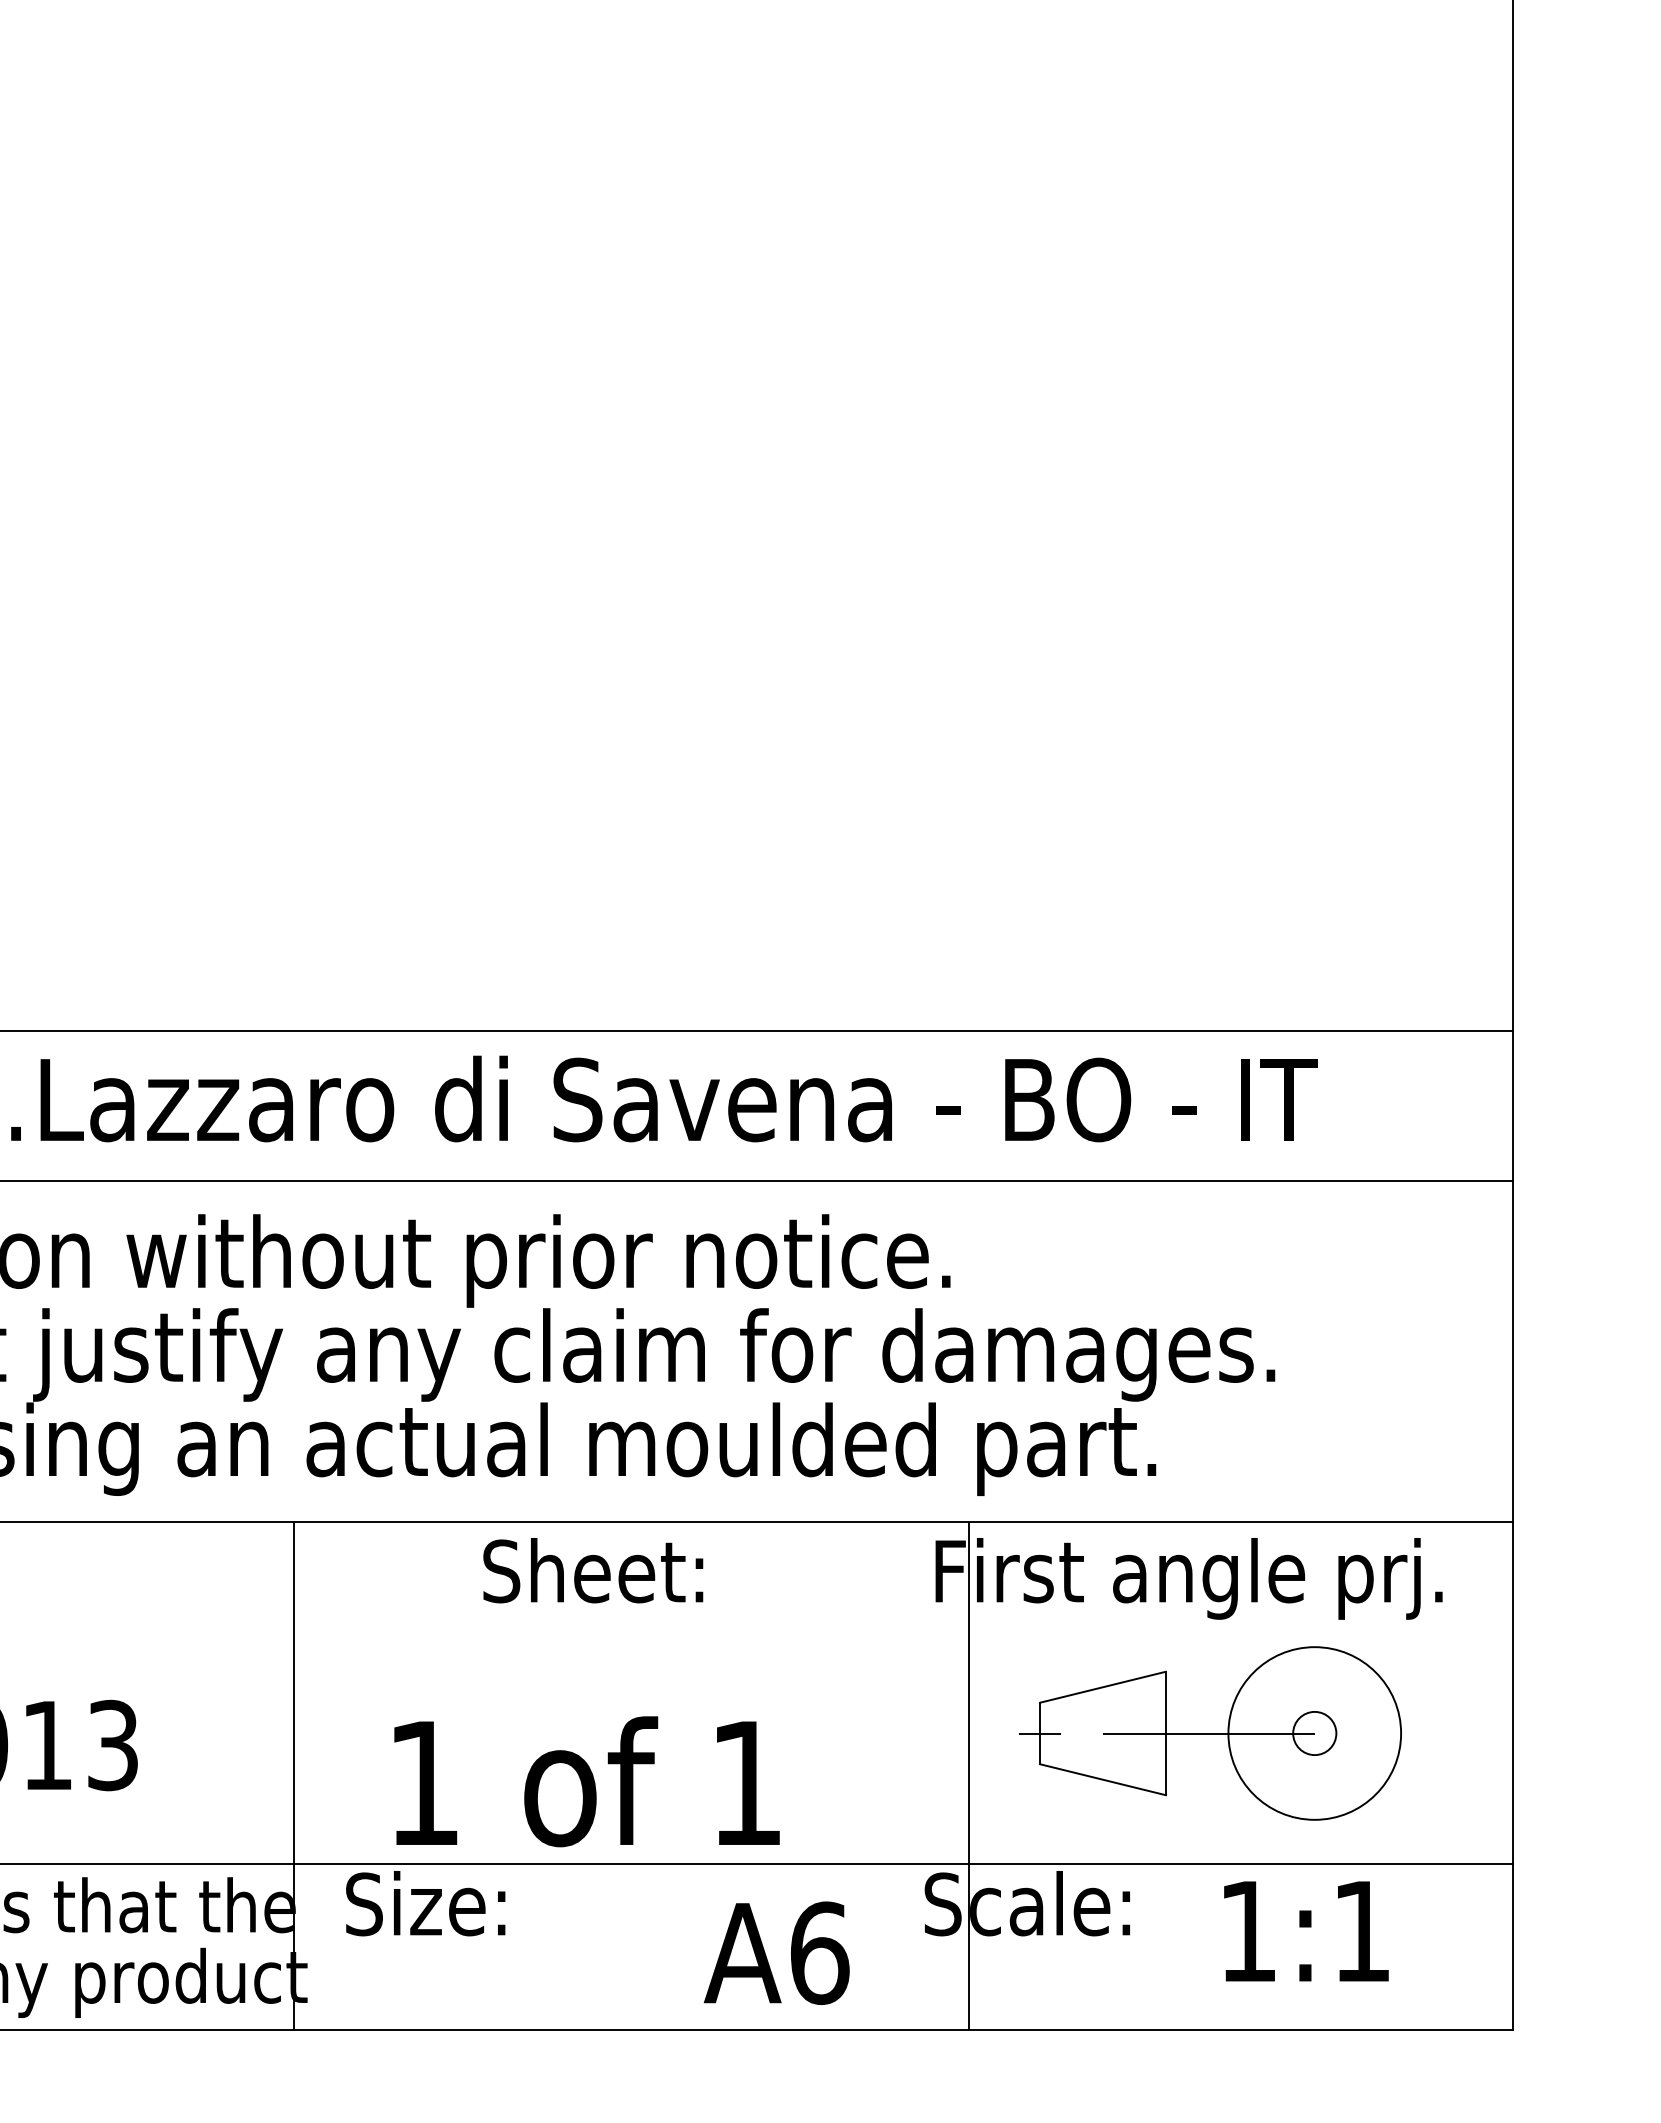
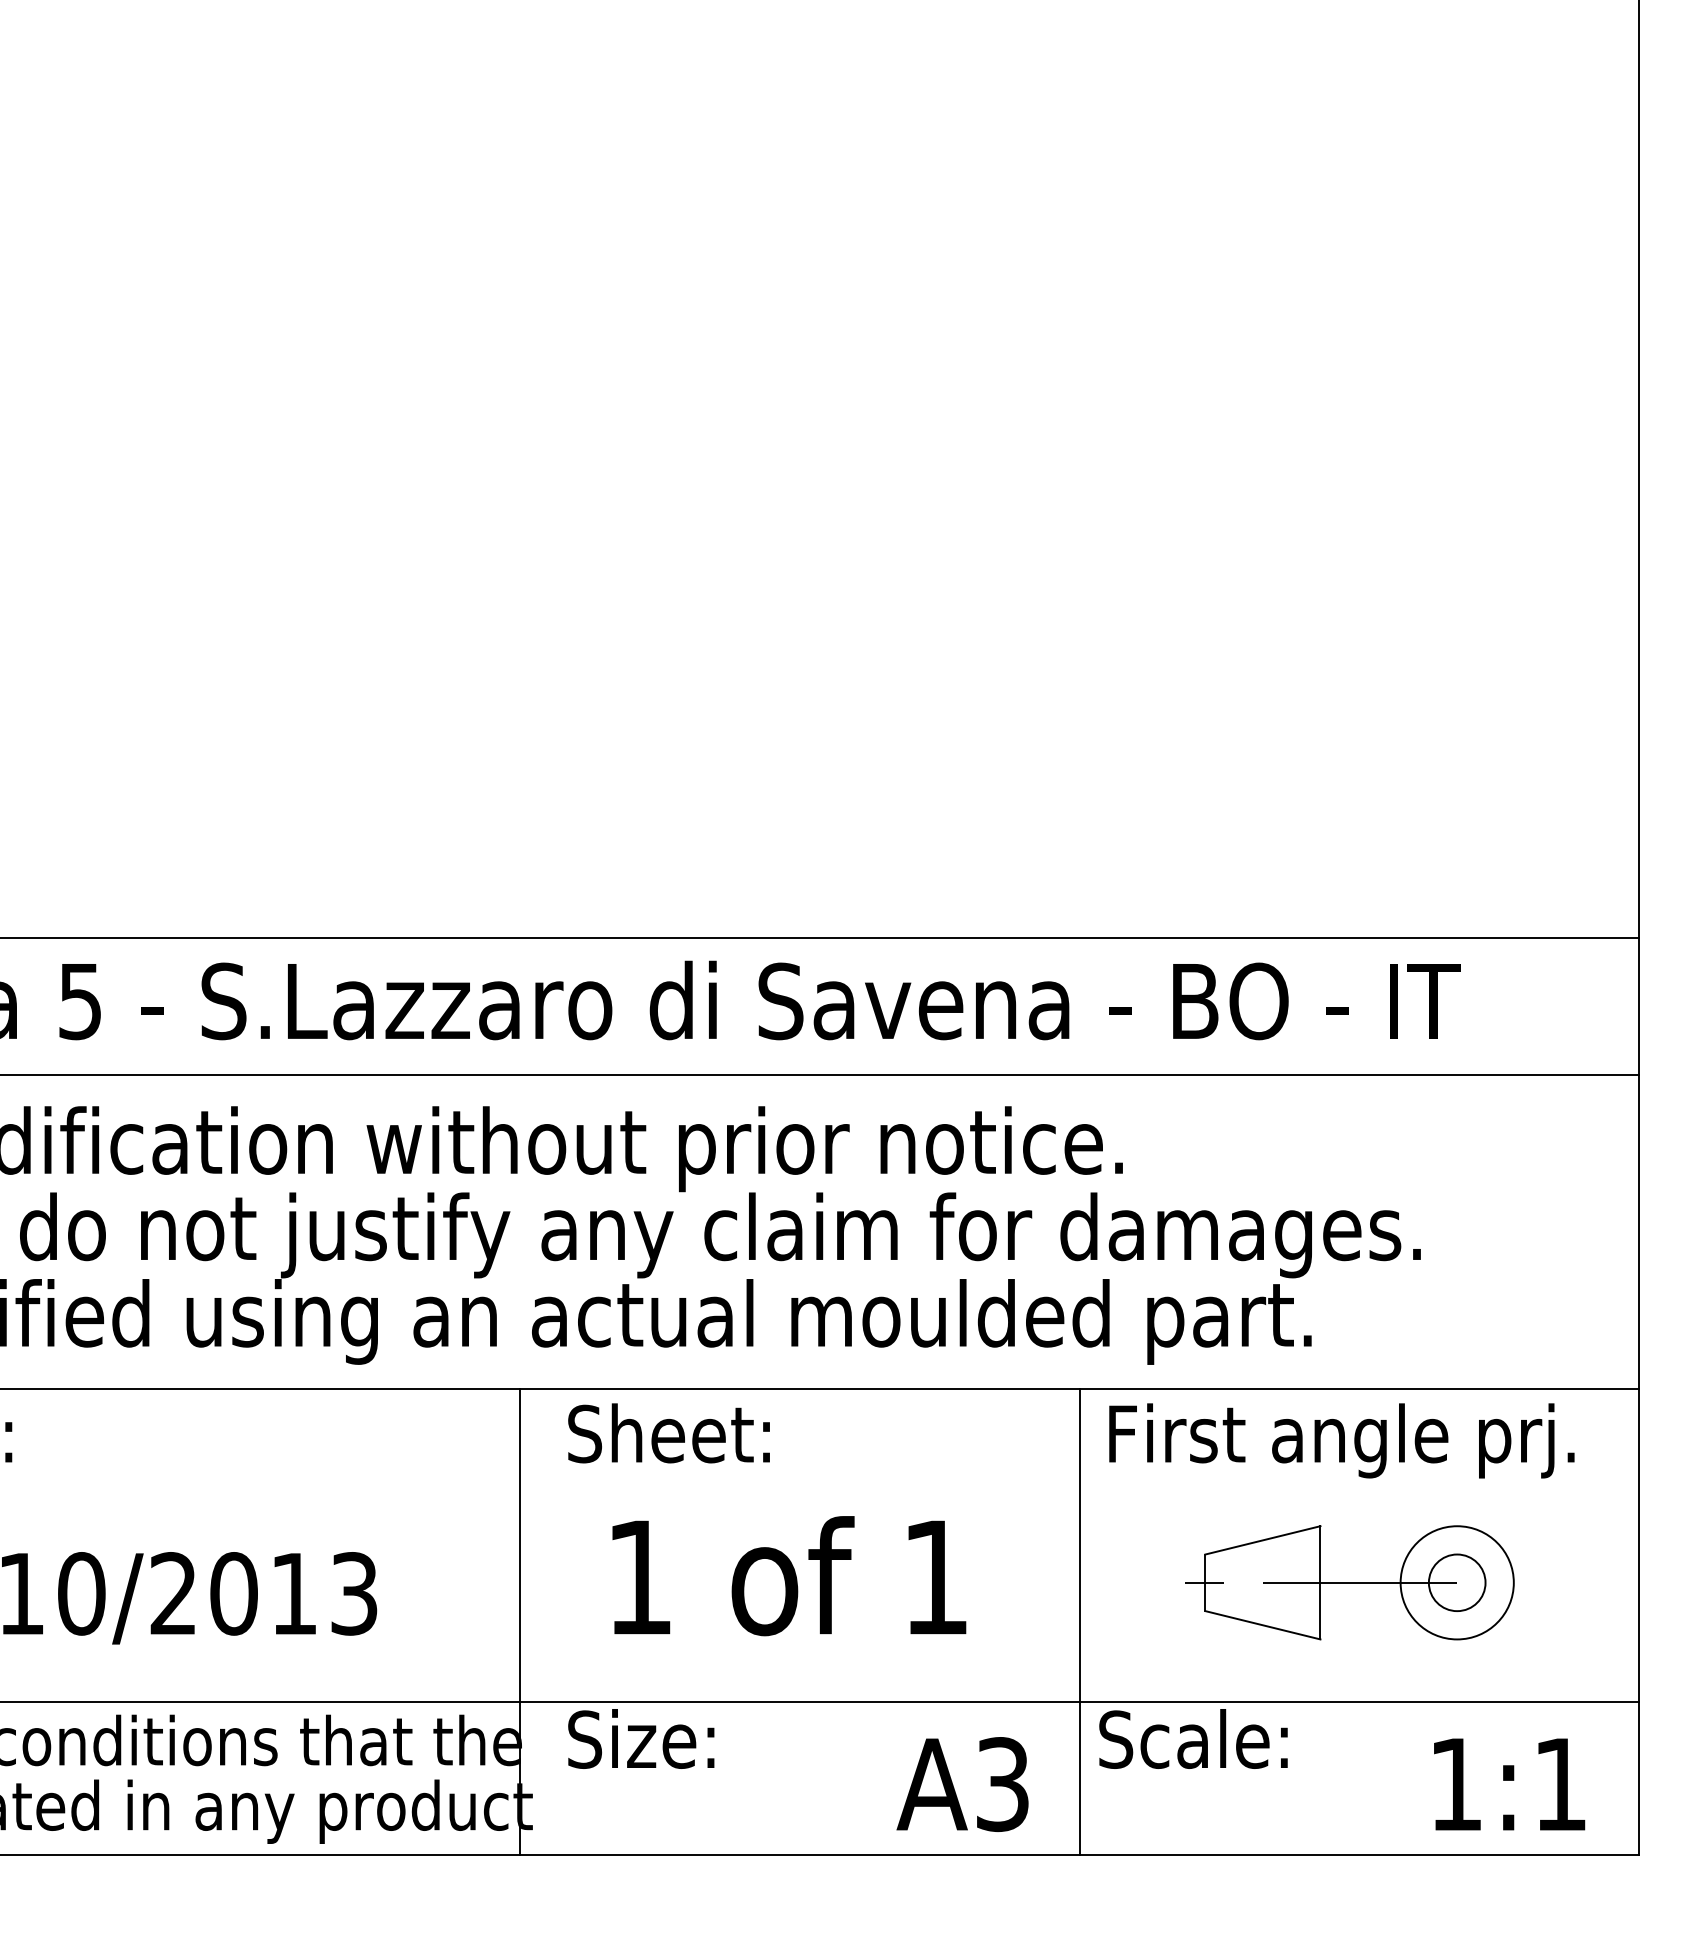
text: (592, 1570) -> (668, 1433), moved
circle: (1313, 1733) -> (1456, 1582), size x0.71
circle: (1313, 1733) -> (1456, 1582), size x1.43
line: (968, 1775) -> (1079, 1621), moved
text: (587, 1782) -> (789, 1576), moved
text: (1306, 1931) -> (1509, 1784), moved
text: (820, 1953) -> (1003, 1784), A6 -> A3

